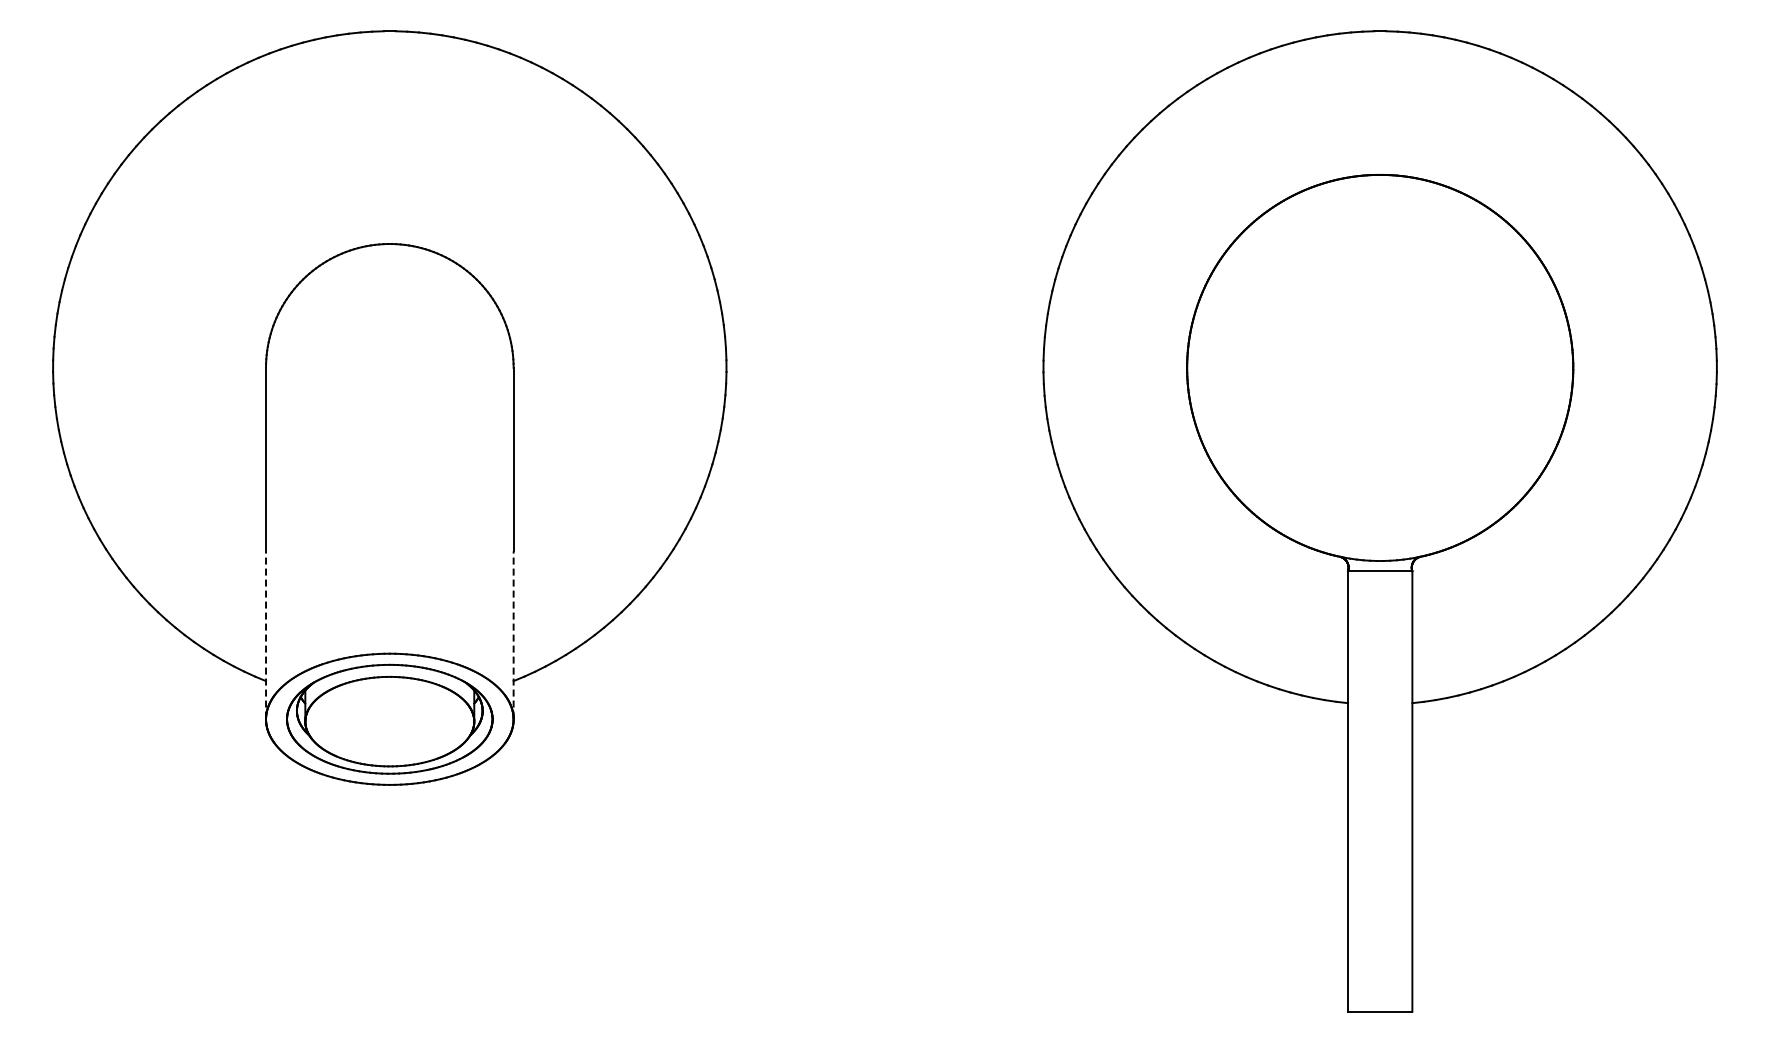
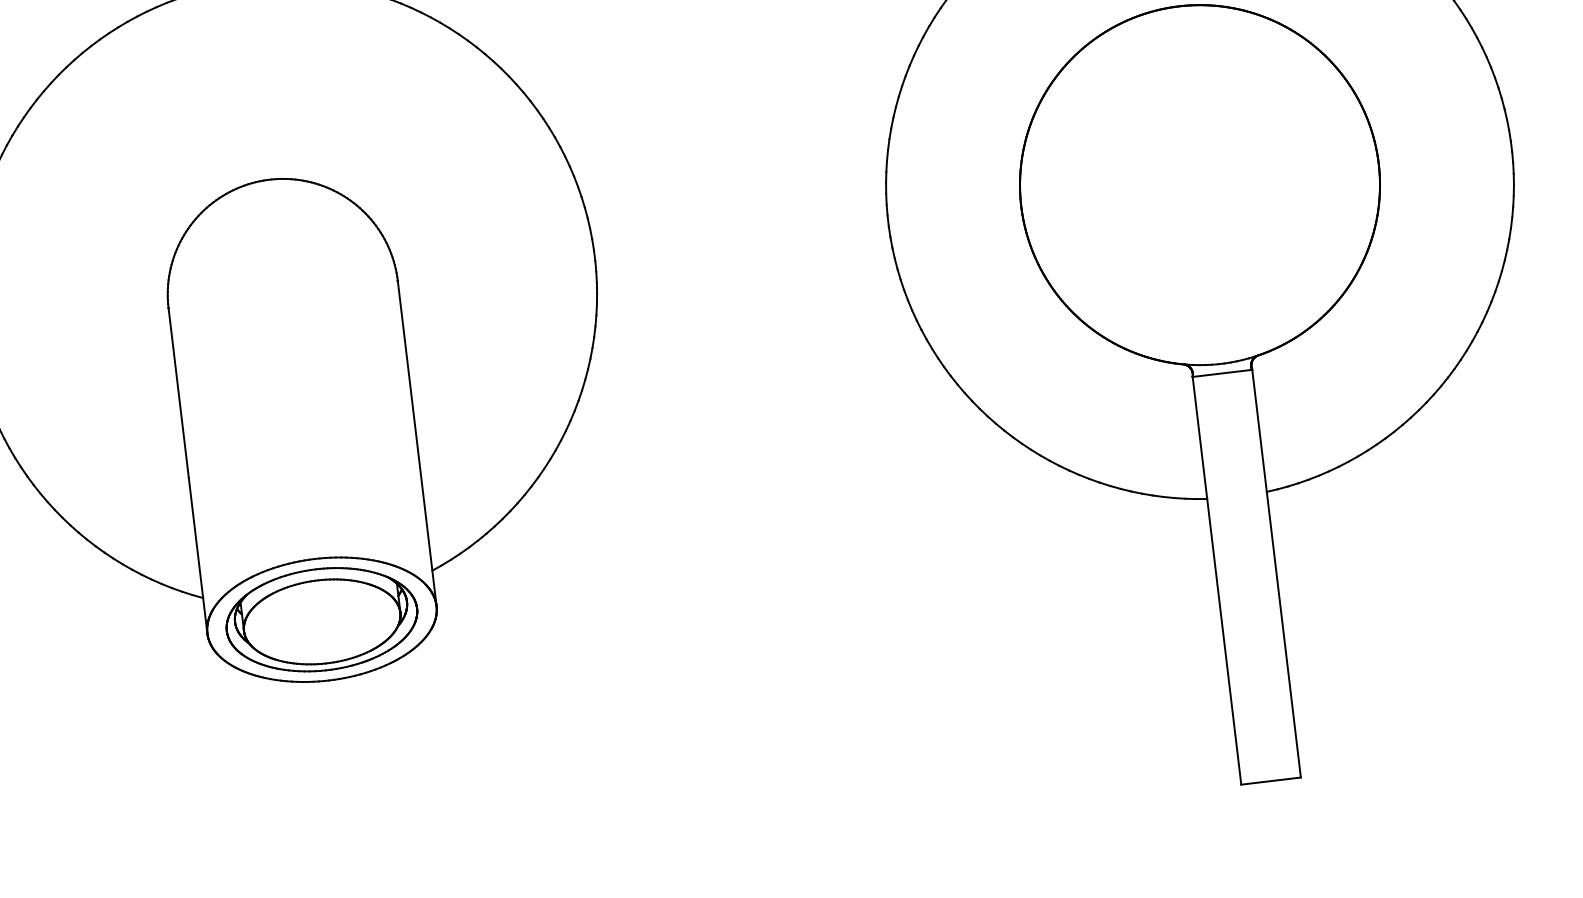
line: (266, 634) -> (198, 554), dashed -> solid
line: (513, 634) -> (427, 527), dashed -> solid

